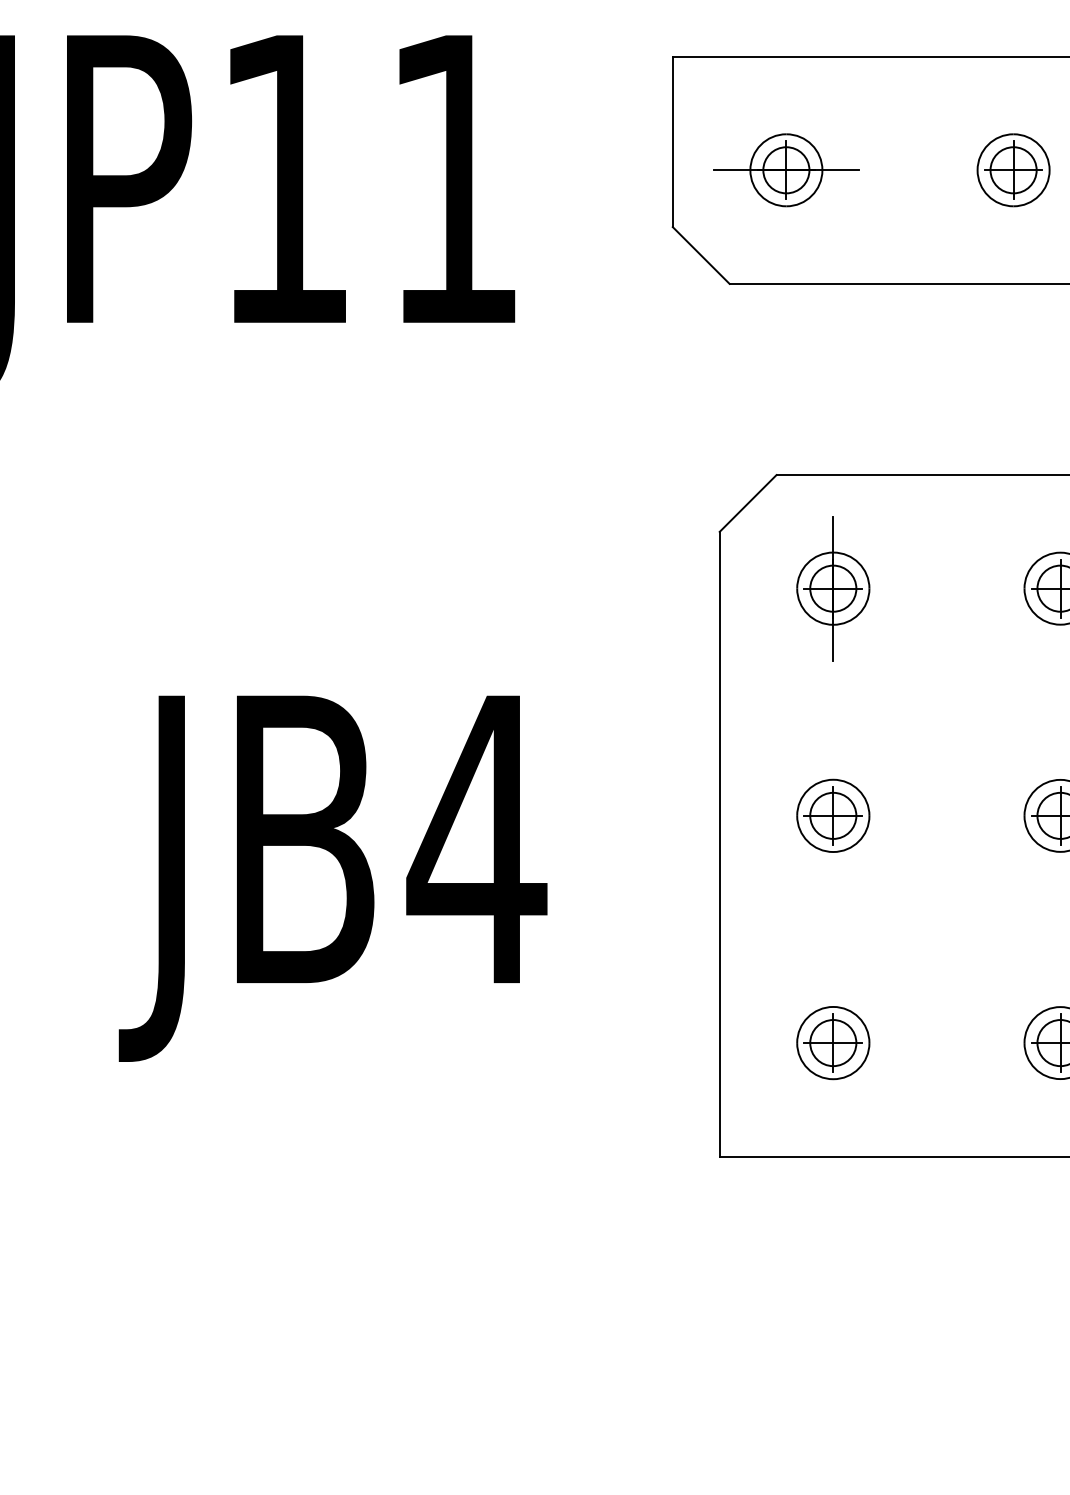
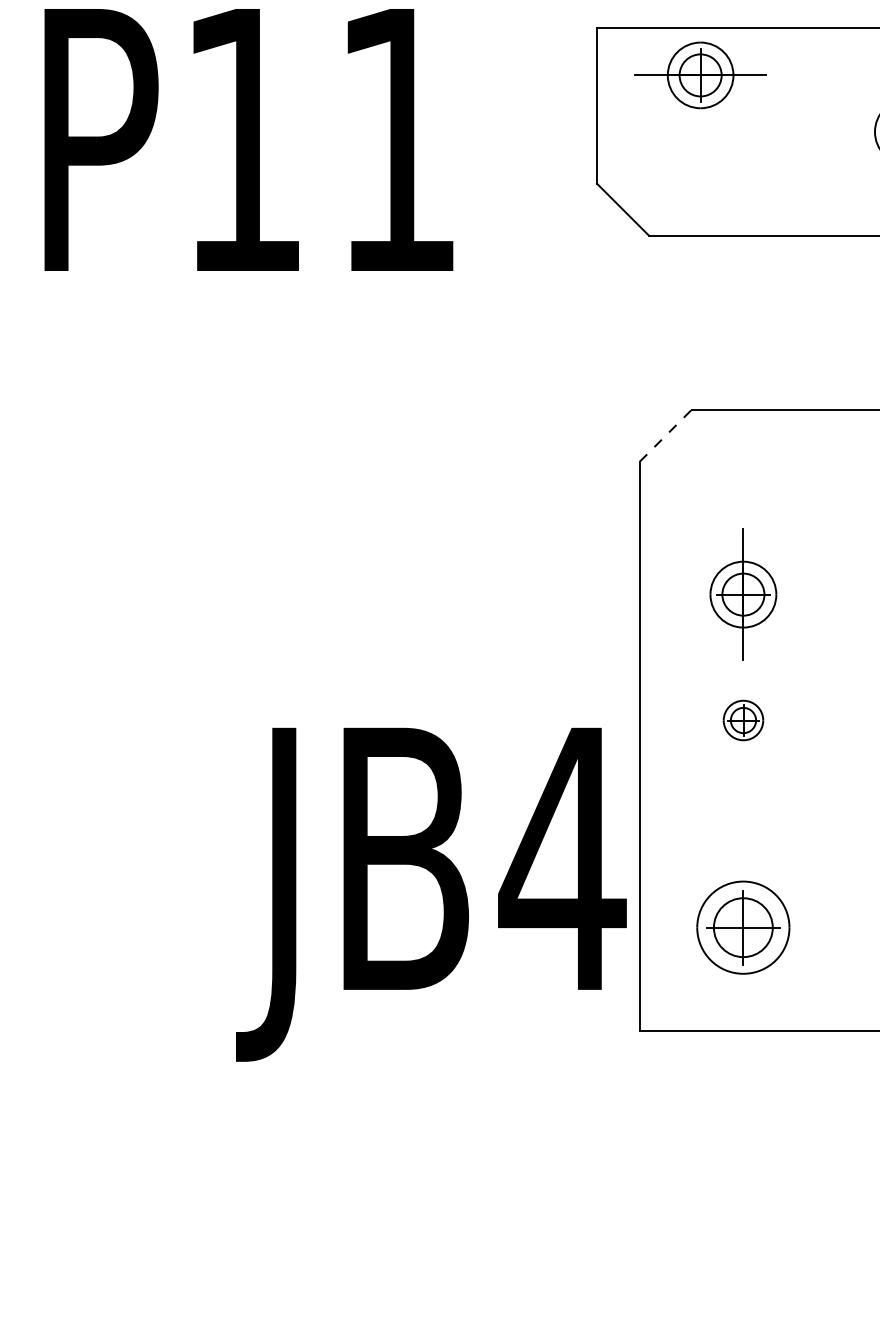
part: (786, 170) -> (700, 75), moved
line: (748, 503) -> (666, 435), solid -> dashed
part: (833, 588) -> (743, 594), moved
part: (833, 815) -> (743, 720), size x0.6
text: (332, 878) -> (430, 894), moved
part: (833, 1043) -> (743, 928), size x1.4

